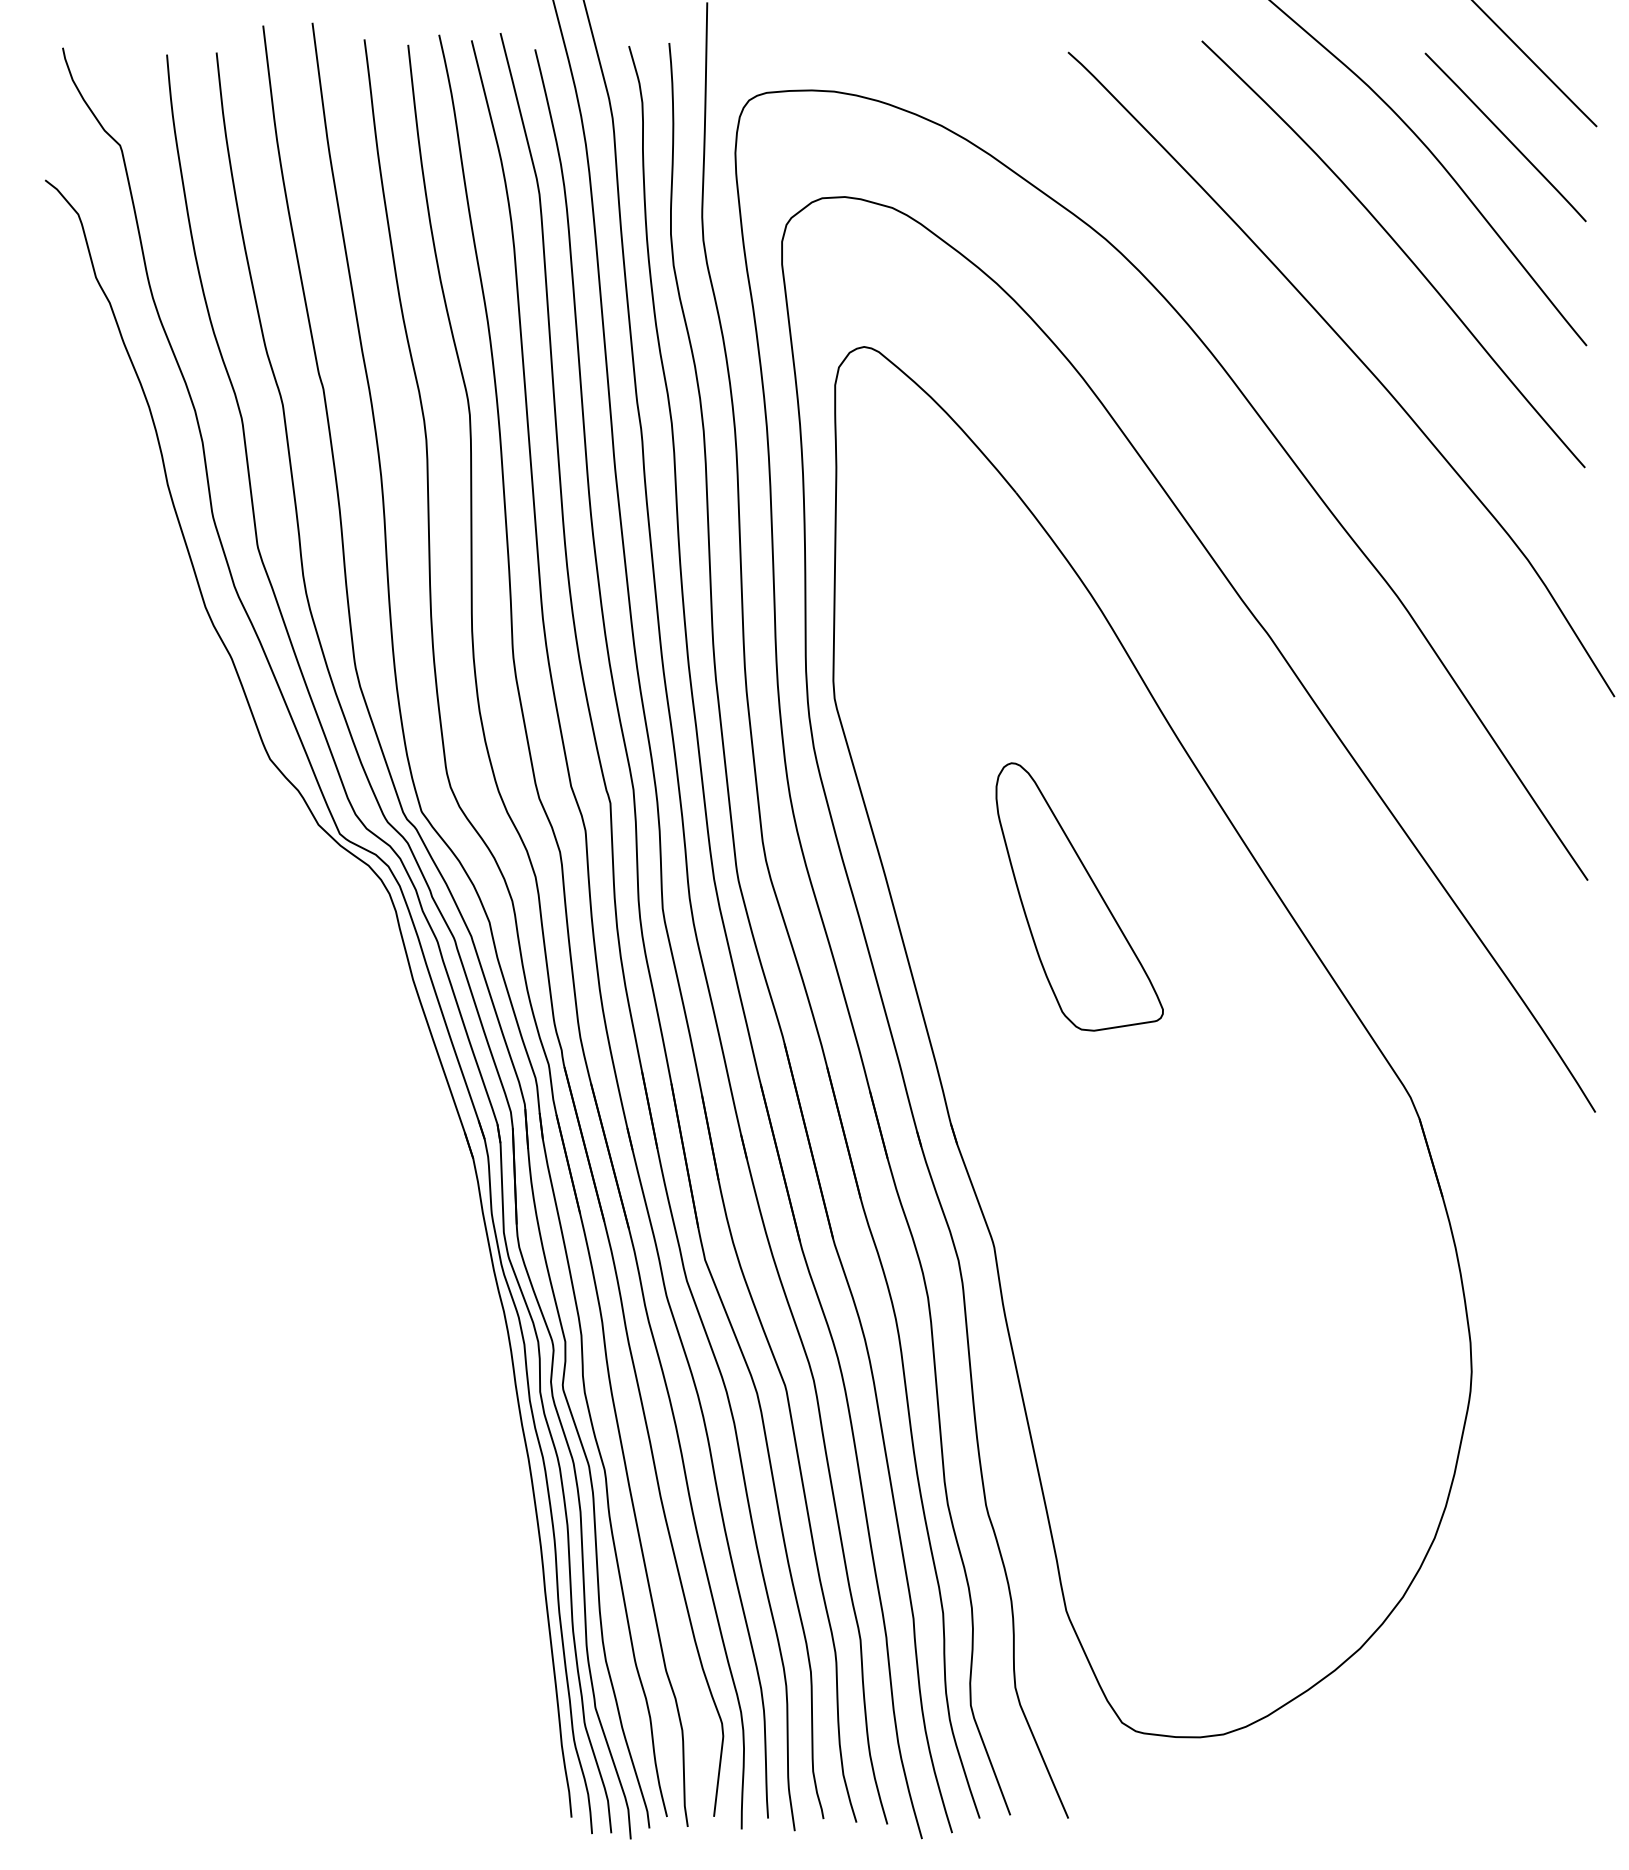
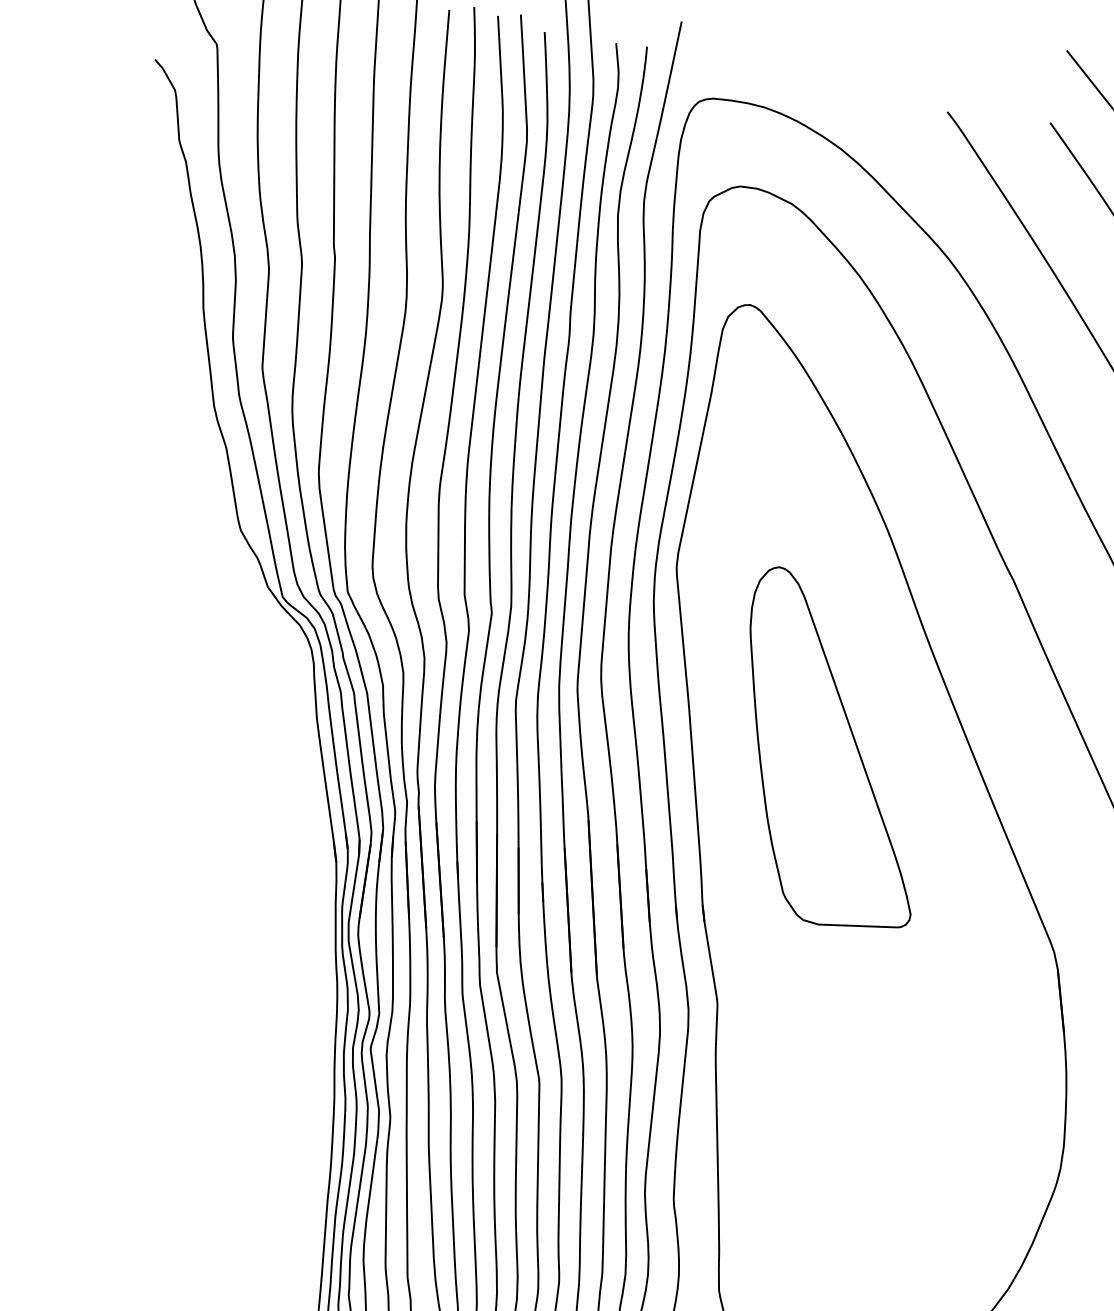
part: (1079, 896) -> (833, 752), size x1.67

